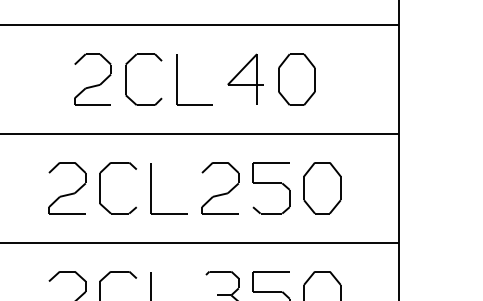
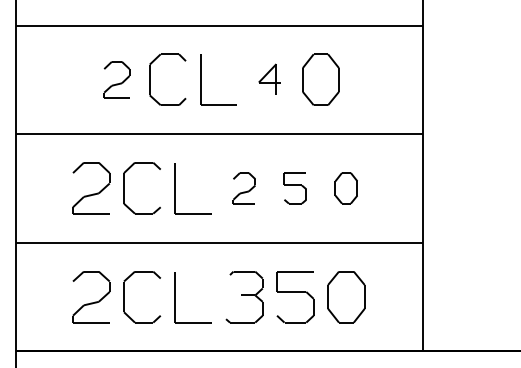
part: (245, 78) -> (269, 78), size x0.6
part: (92, 79) -> (116, 79), size x0.7
part: (220, 188) -> (244, 188), size x0.6
part: (271, 188) -> (295, 188), size x0.6
part: (322, 188) -> (346, 188), size x0.6

